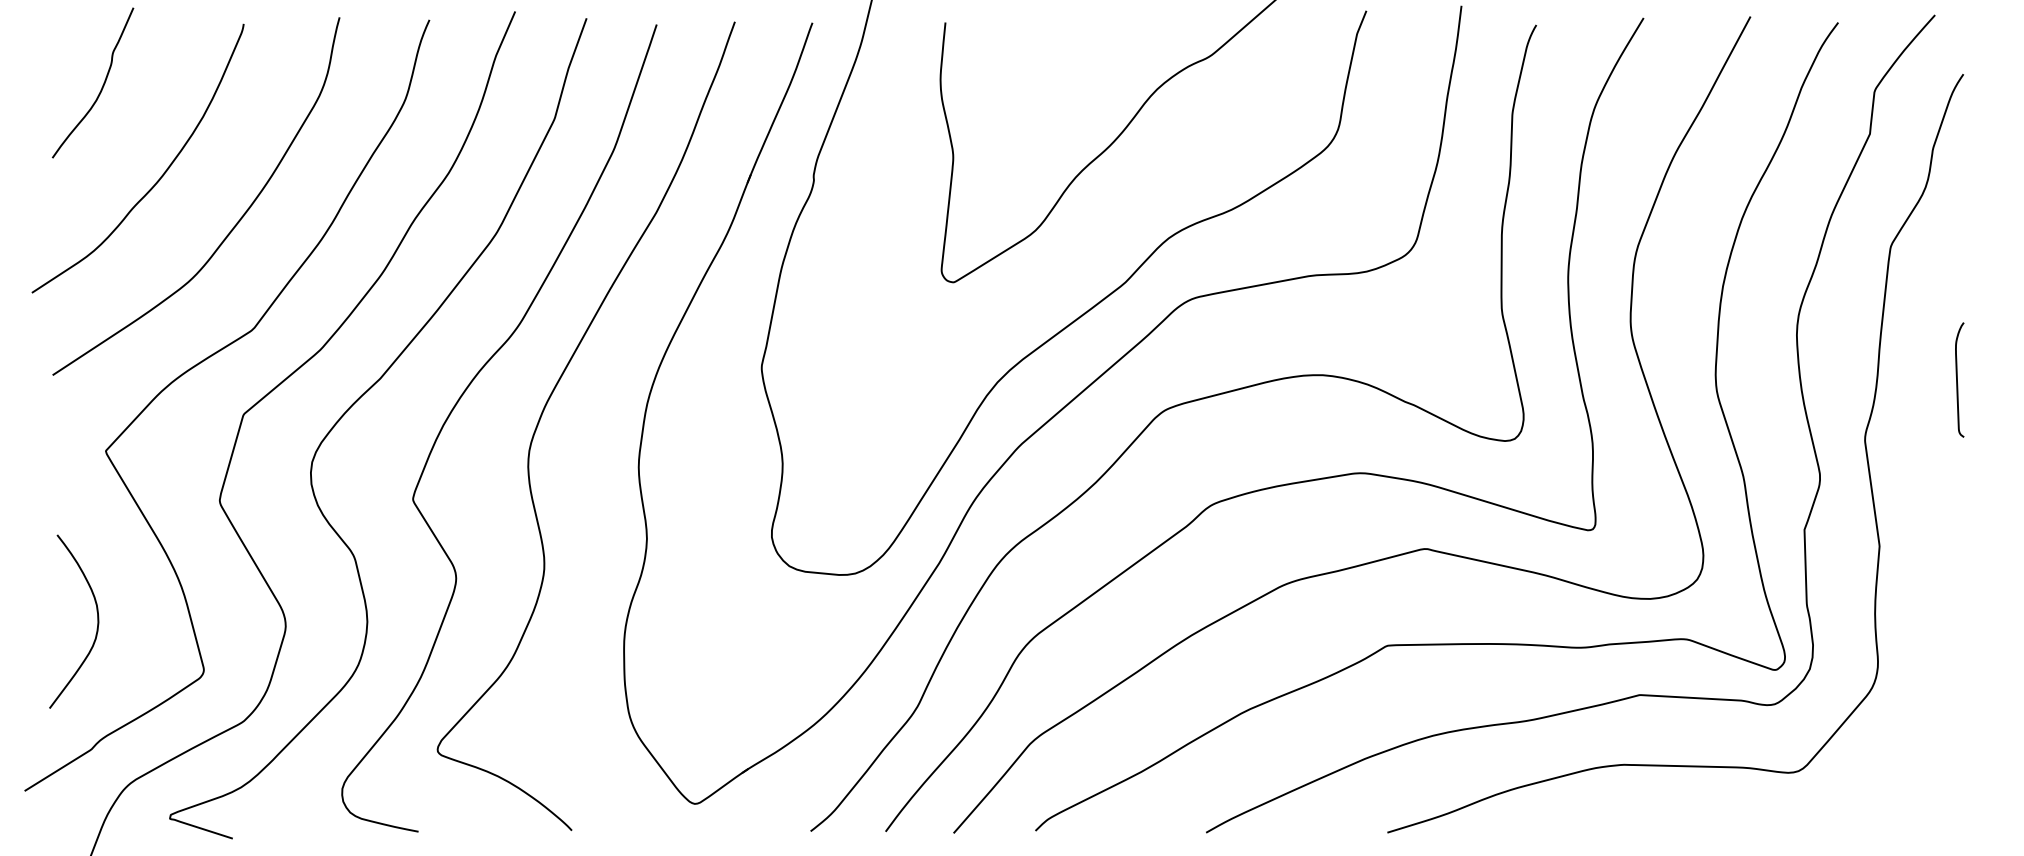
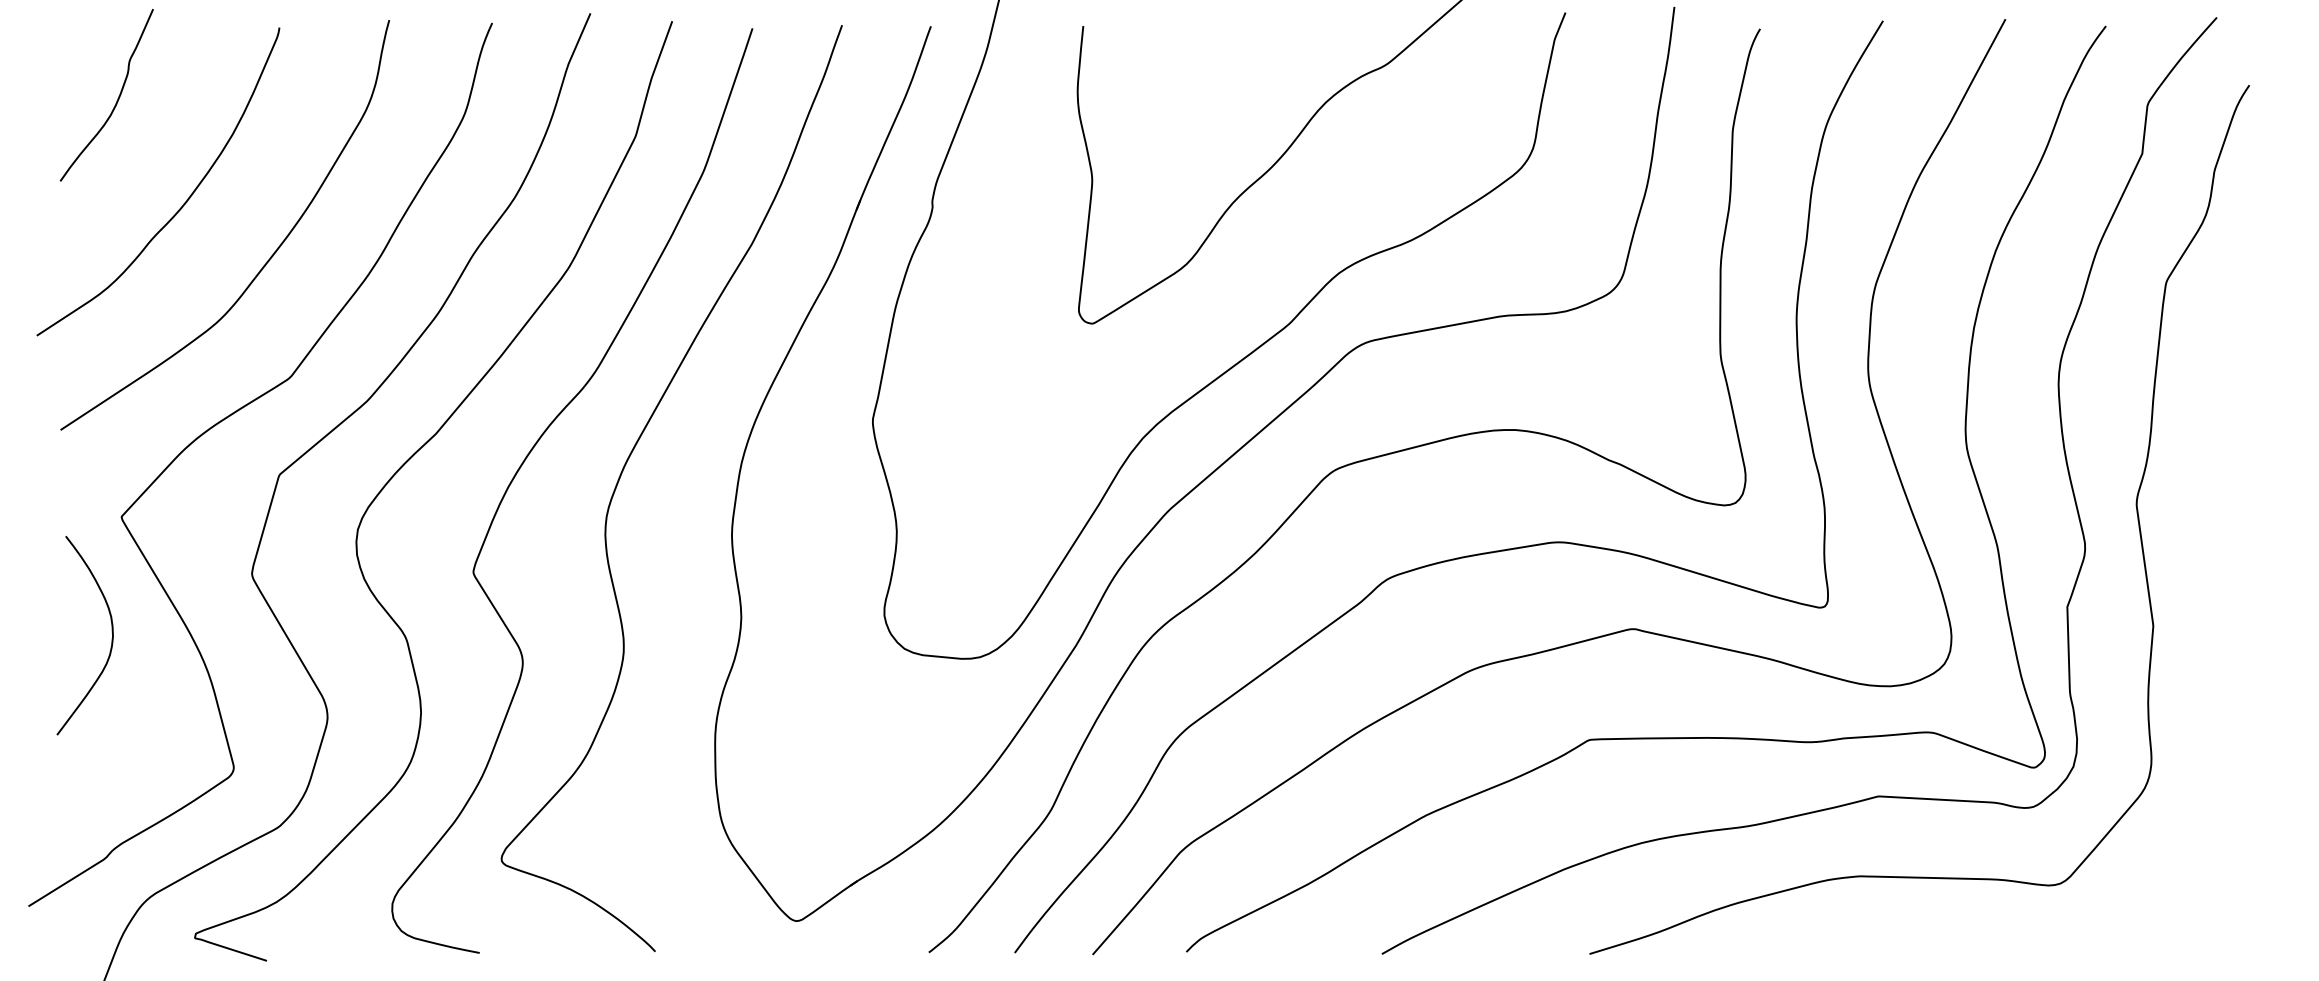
curve: (1957, 379) -> (2242, 434), removed
curve: (97, 621) -> (111, 635), moved

